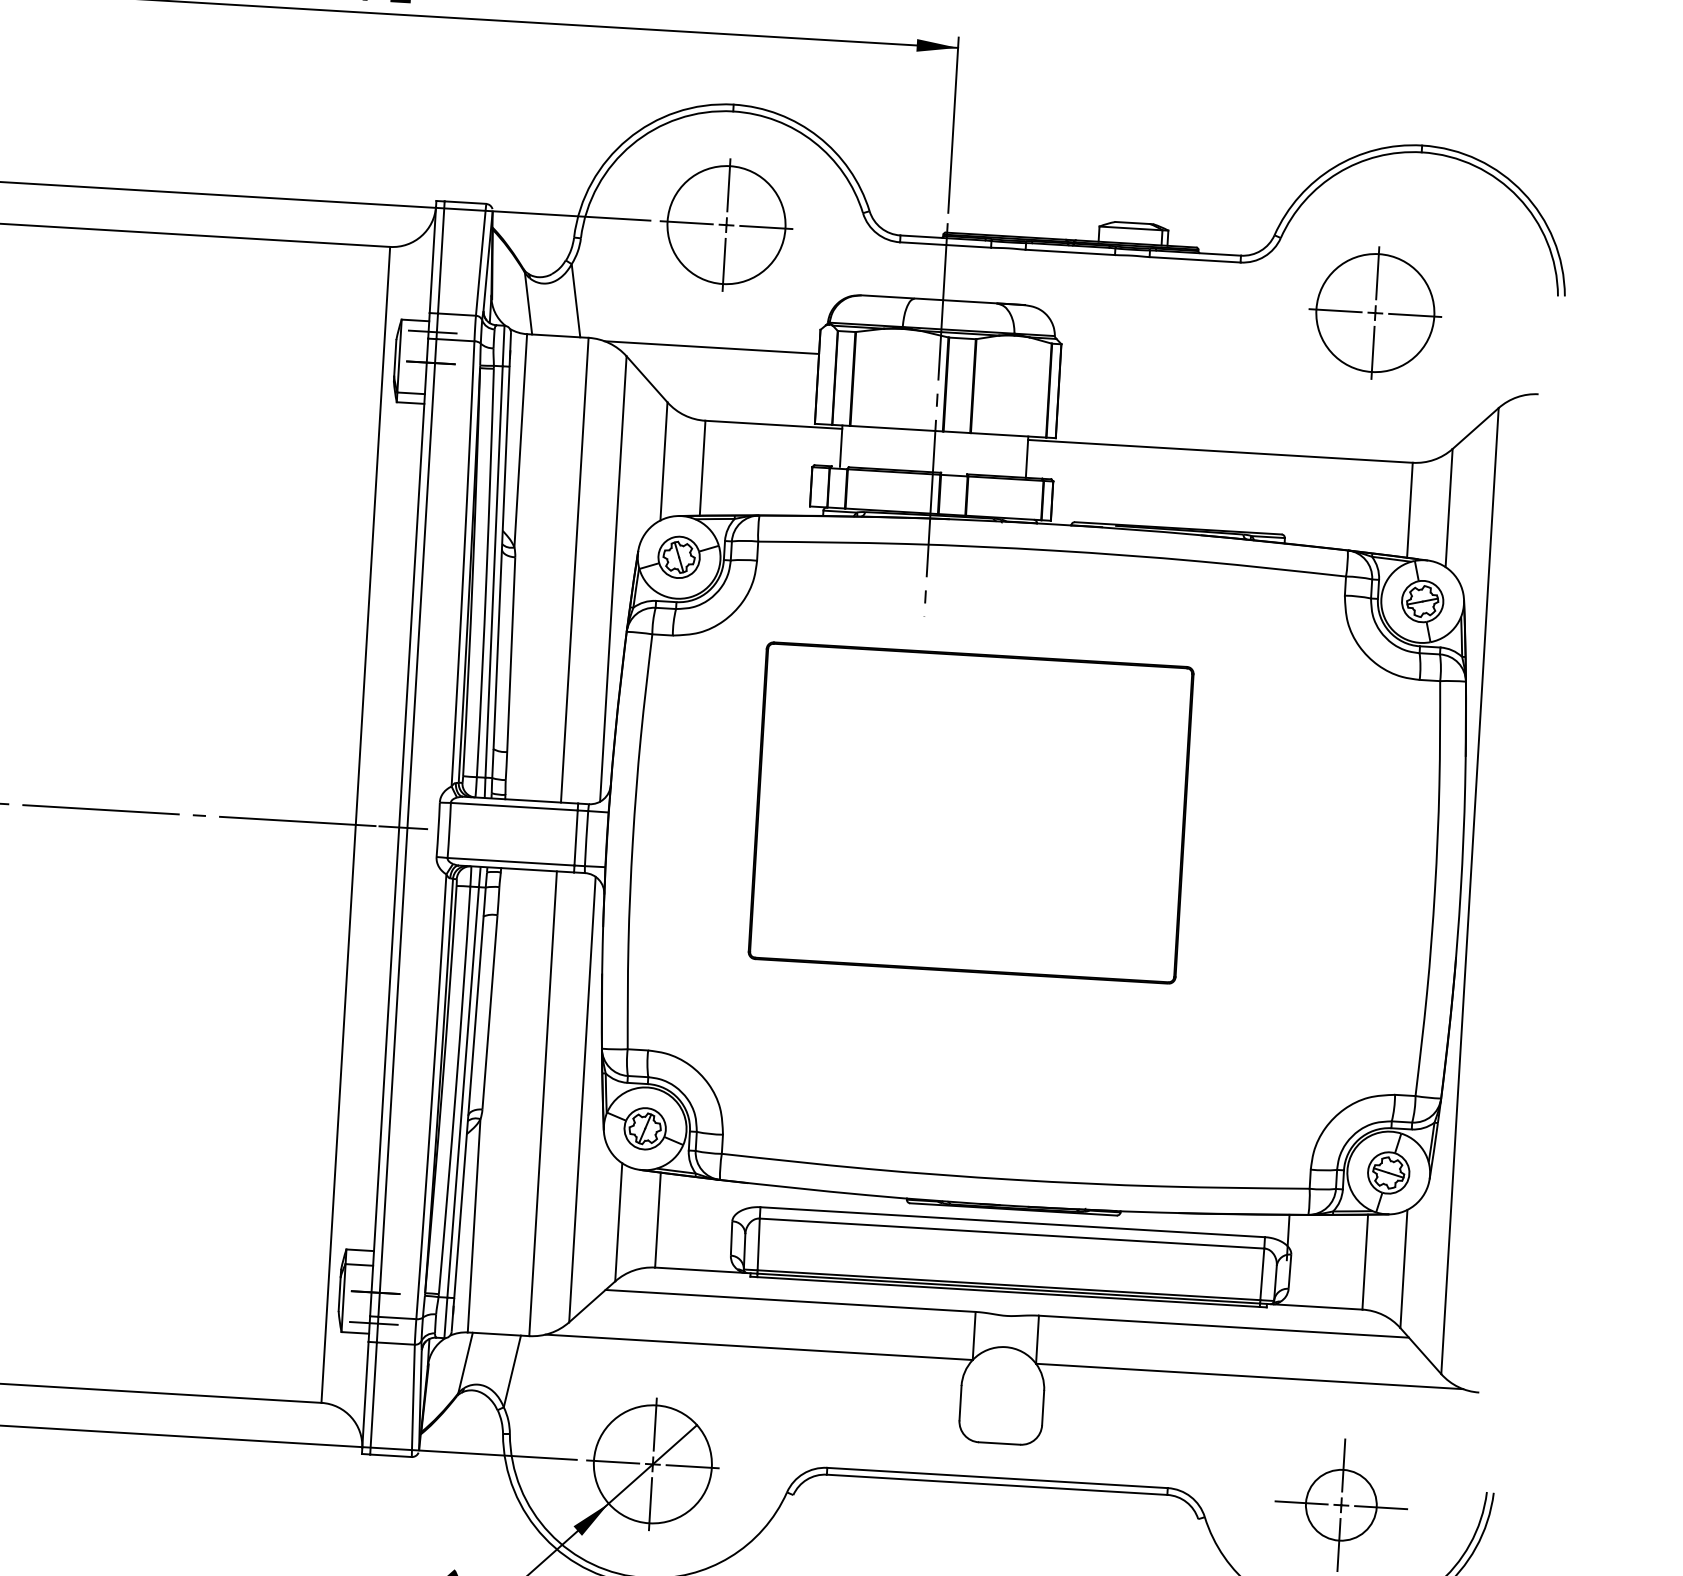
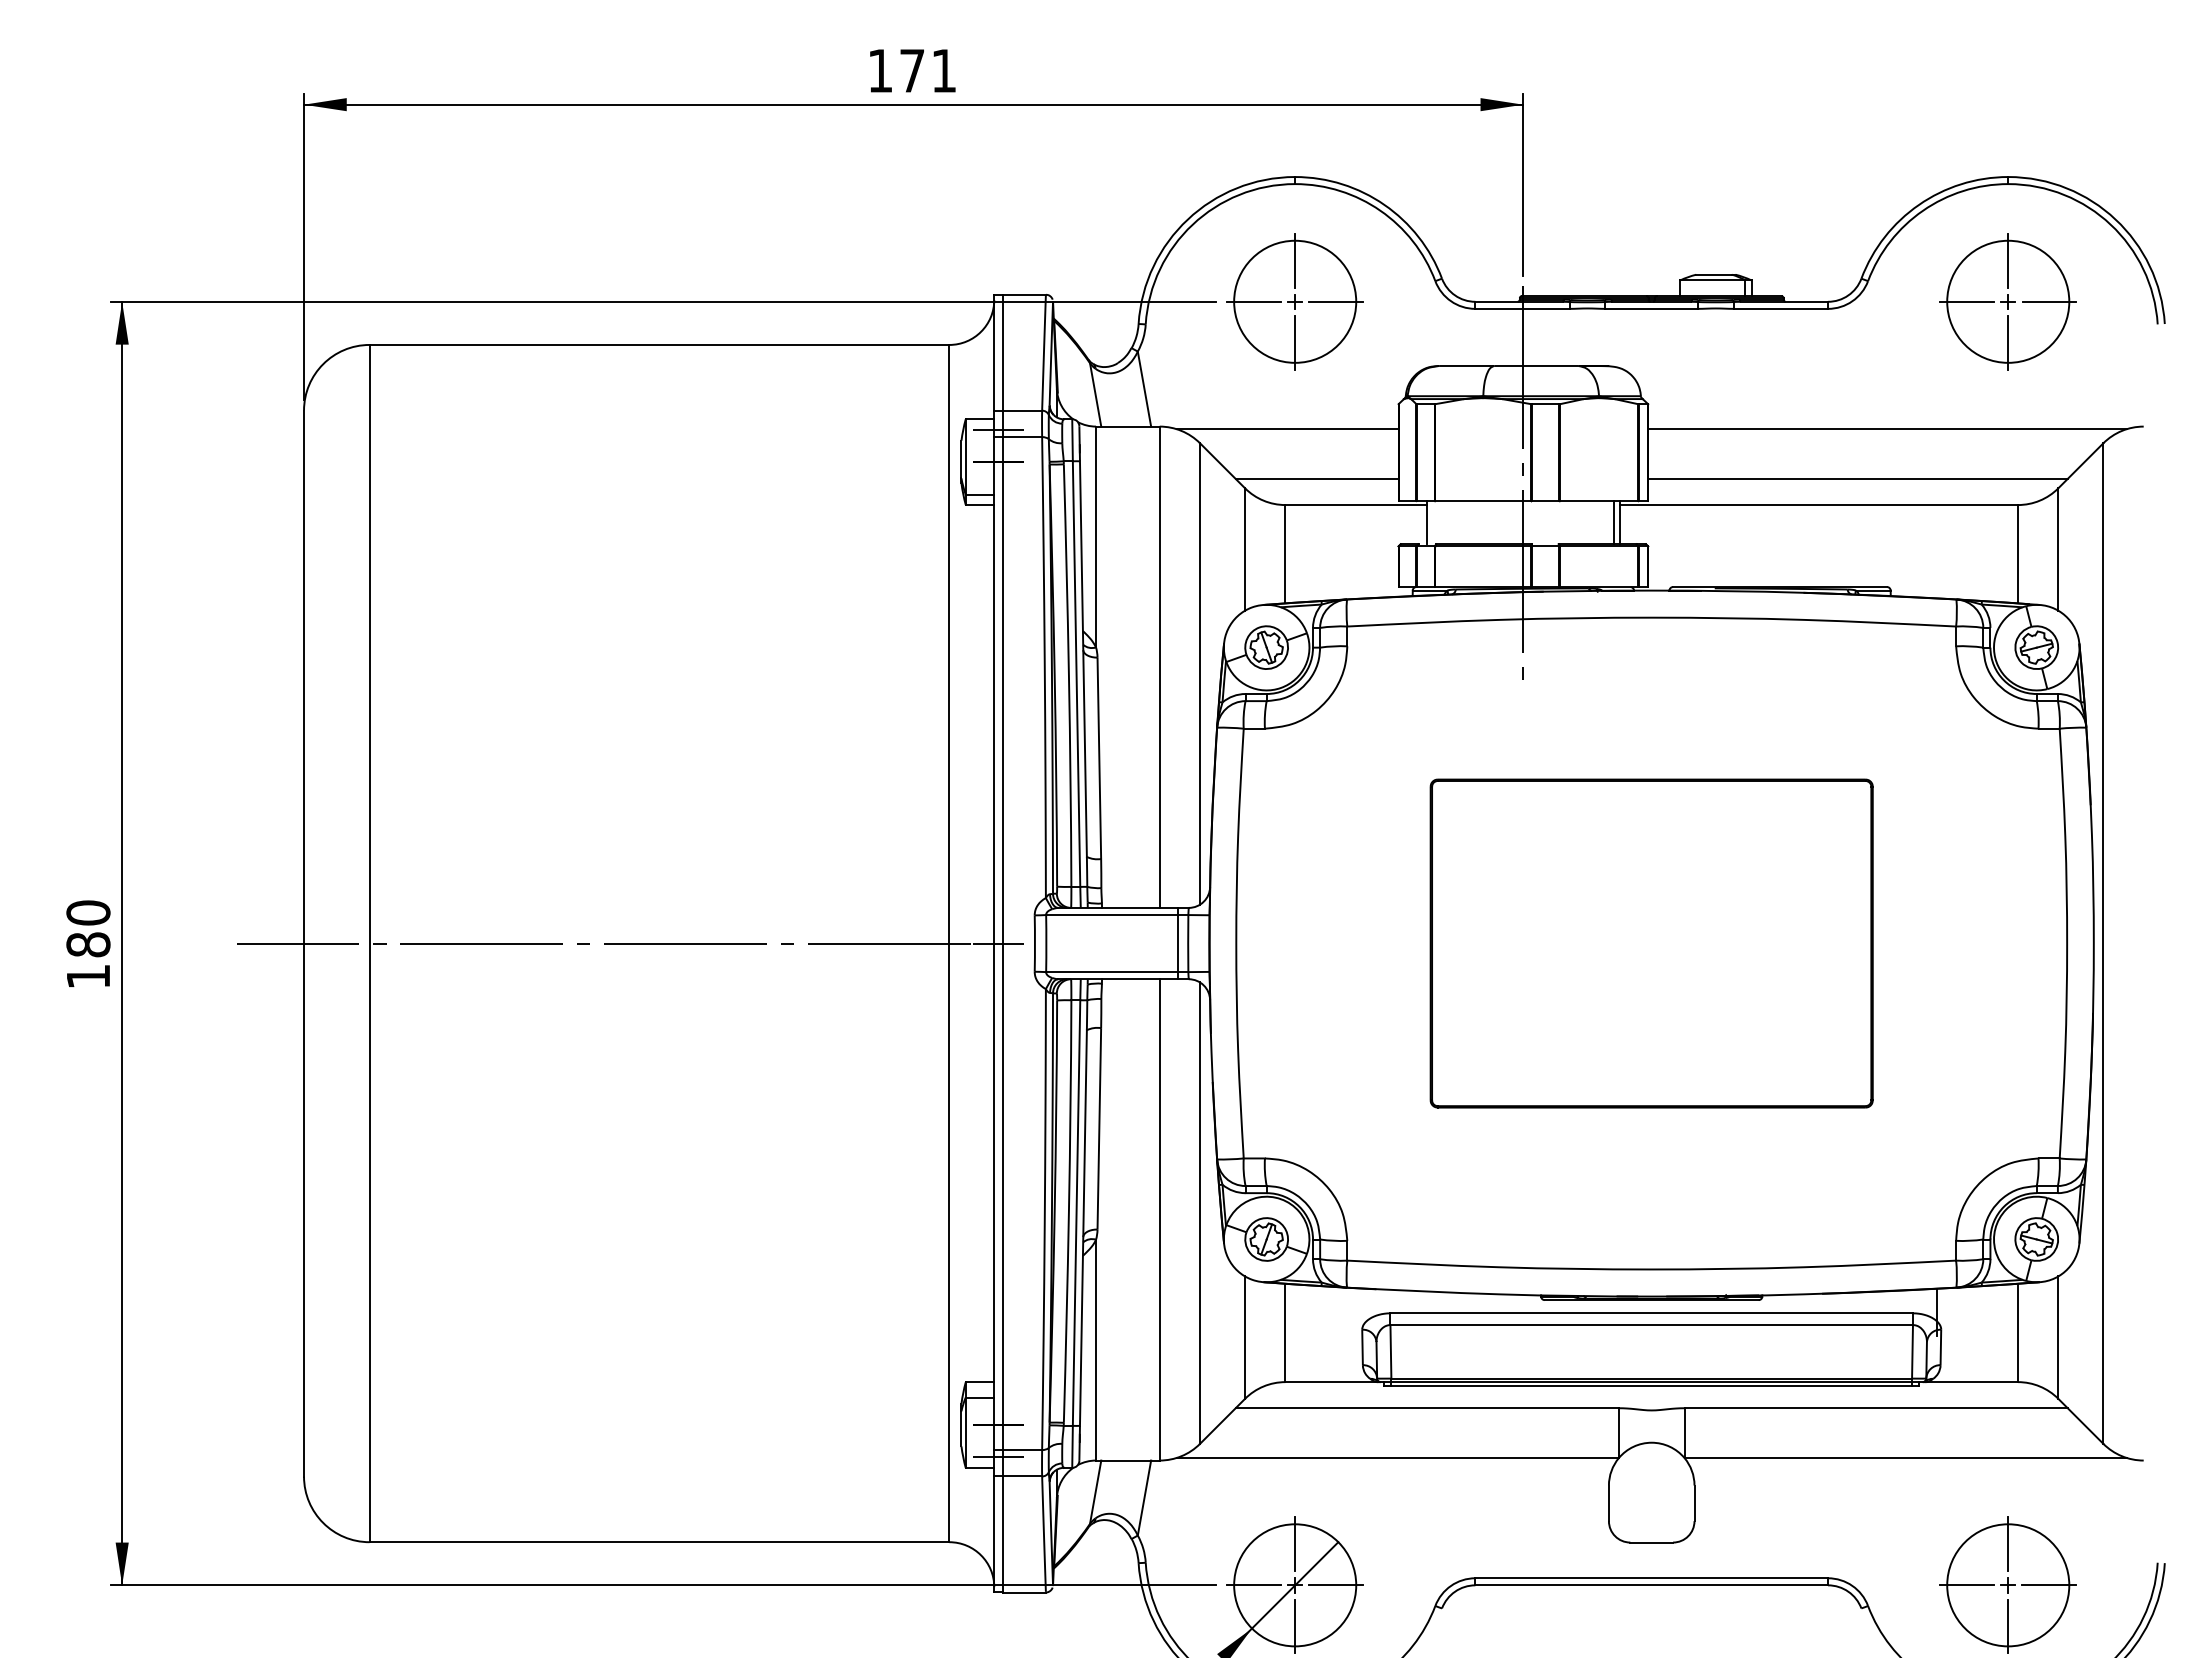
part: (1374, 312) -> (2007, 301), moved
line: (1291, 382) -> (1887, 429), added
line: (736, 396) -> (1316, 478), added
line: (1259, 427) -> (1857, 478), added
line: (1021, 456) -> (1613, 522), added
part: (970, 812) -> (1651, 943), moved
circle: (1341, 1505) -> (2008, 1585), size x1.67

